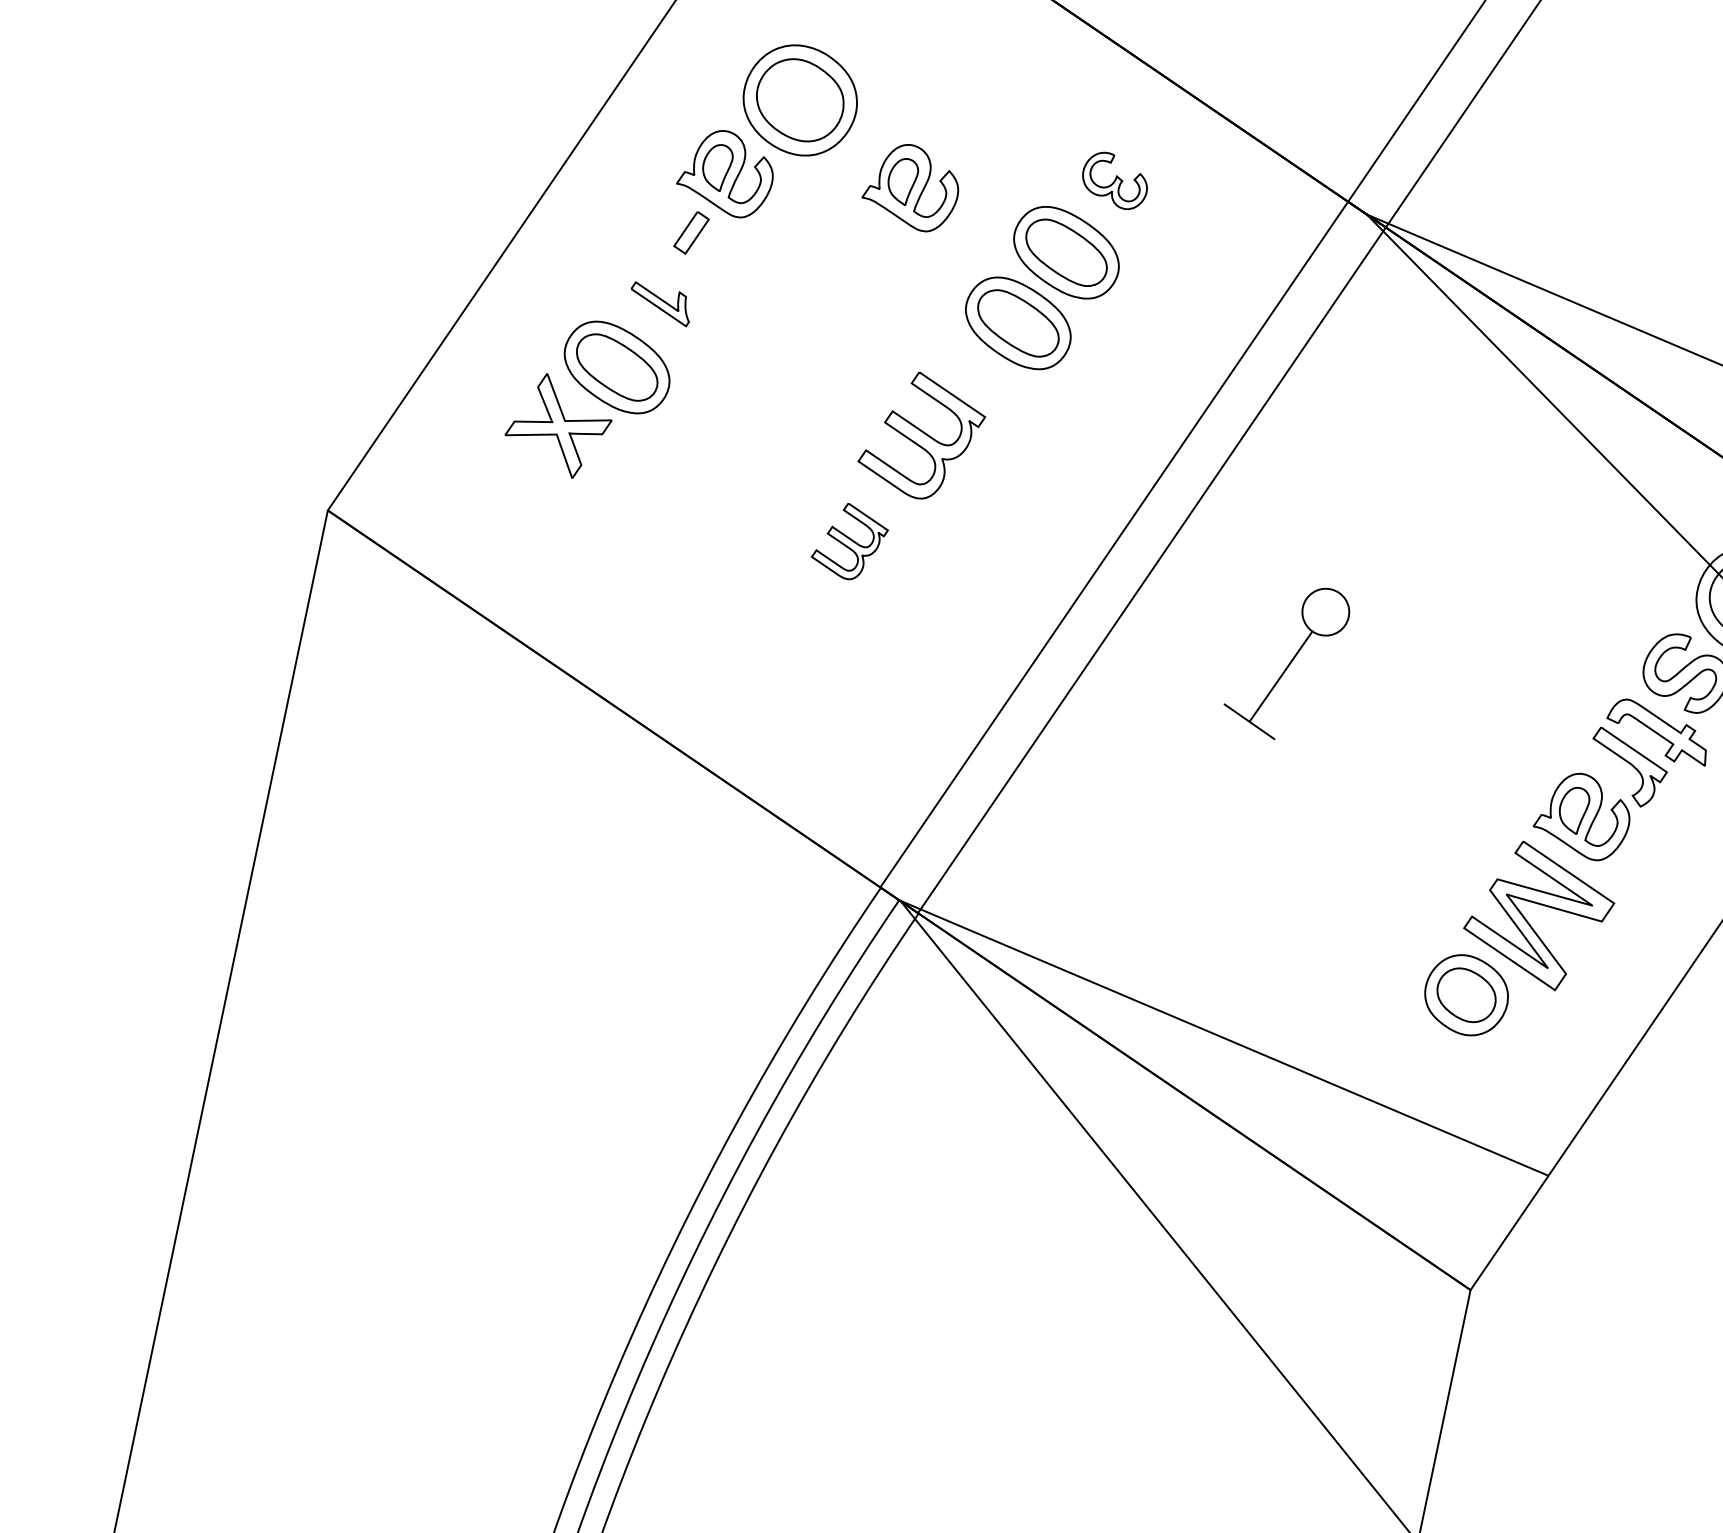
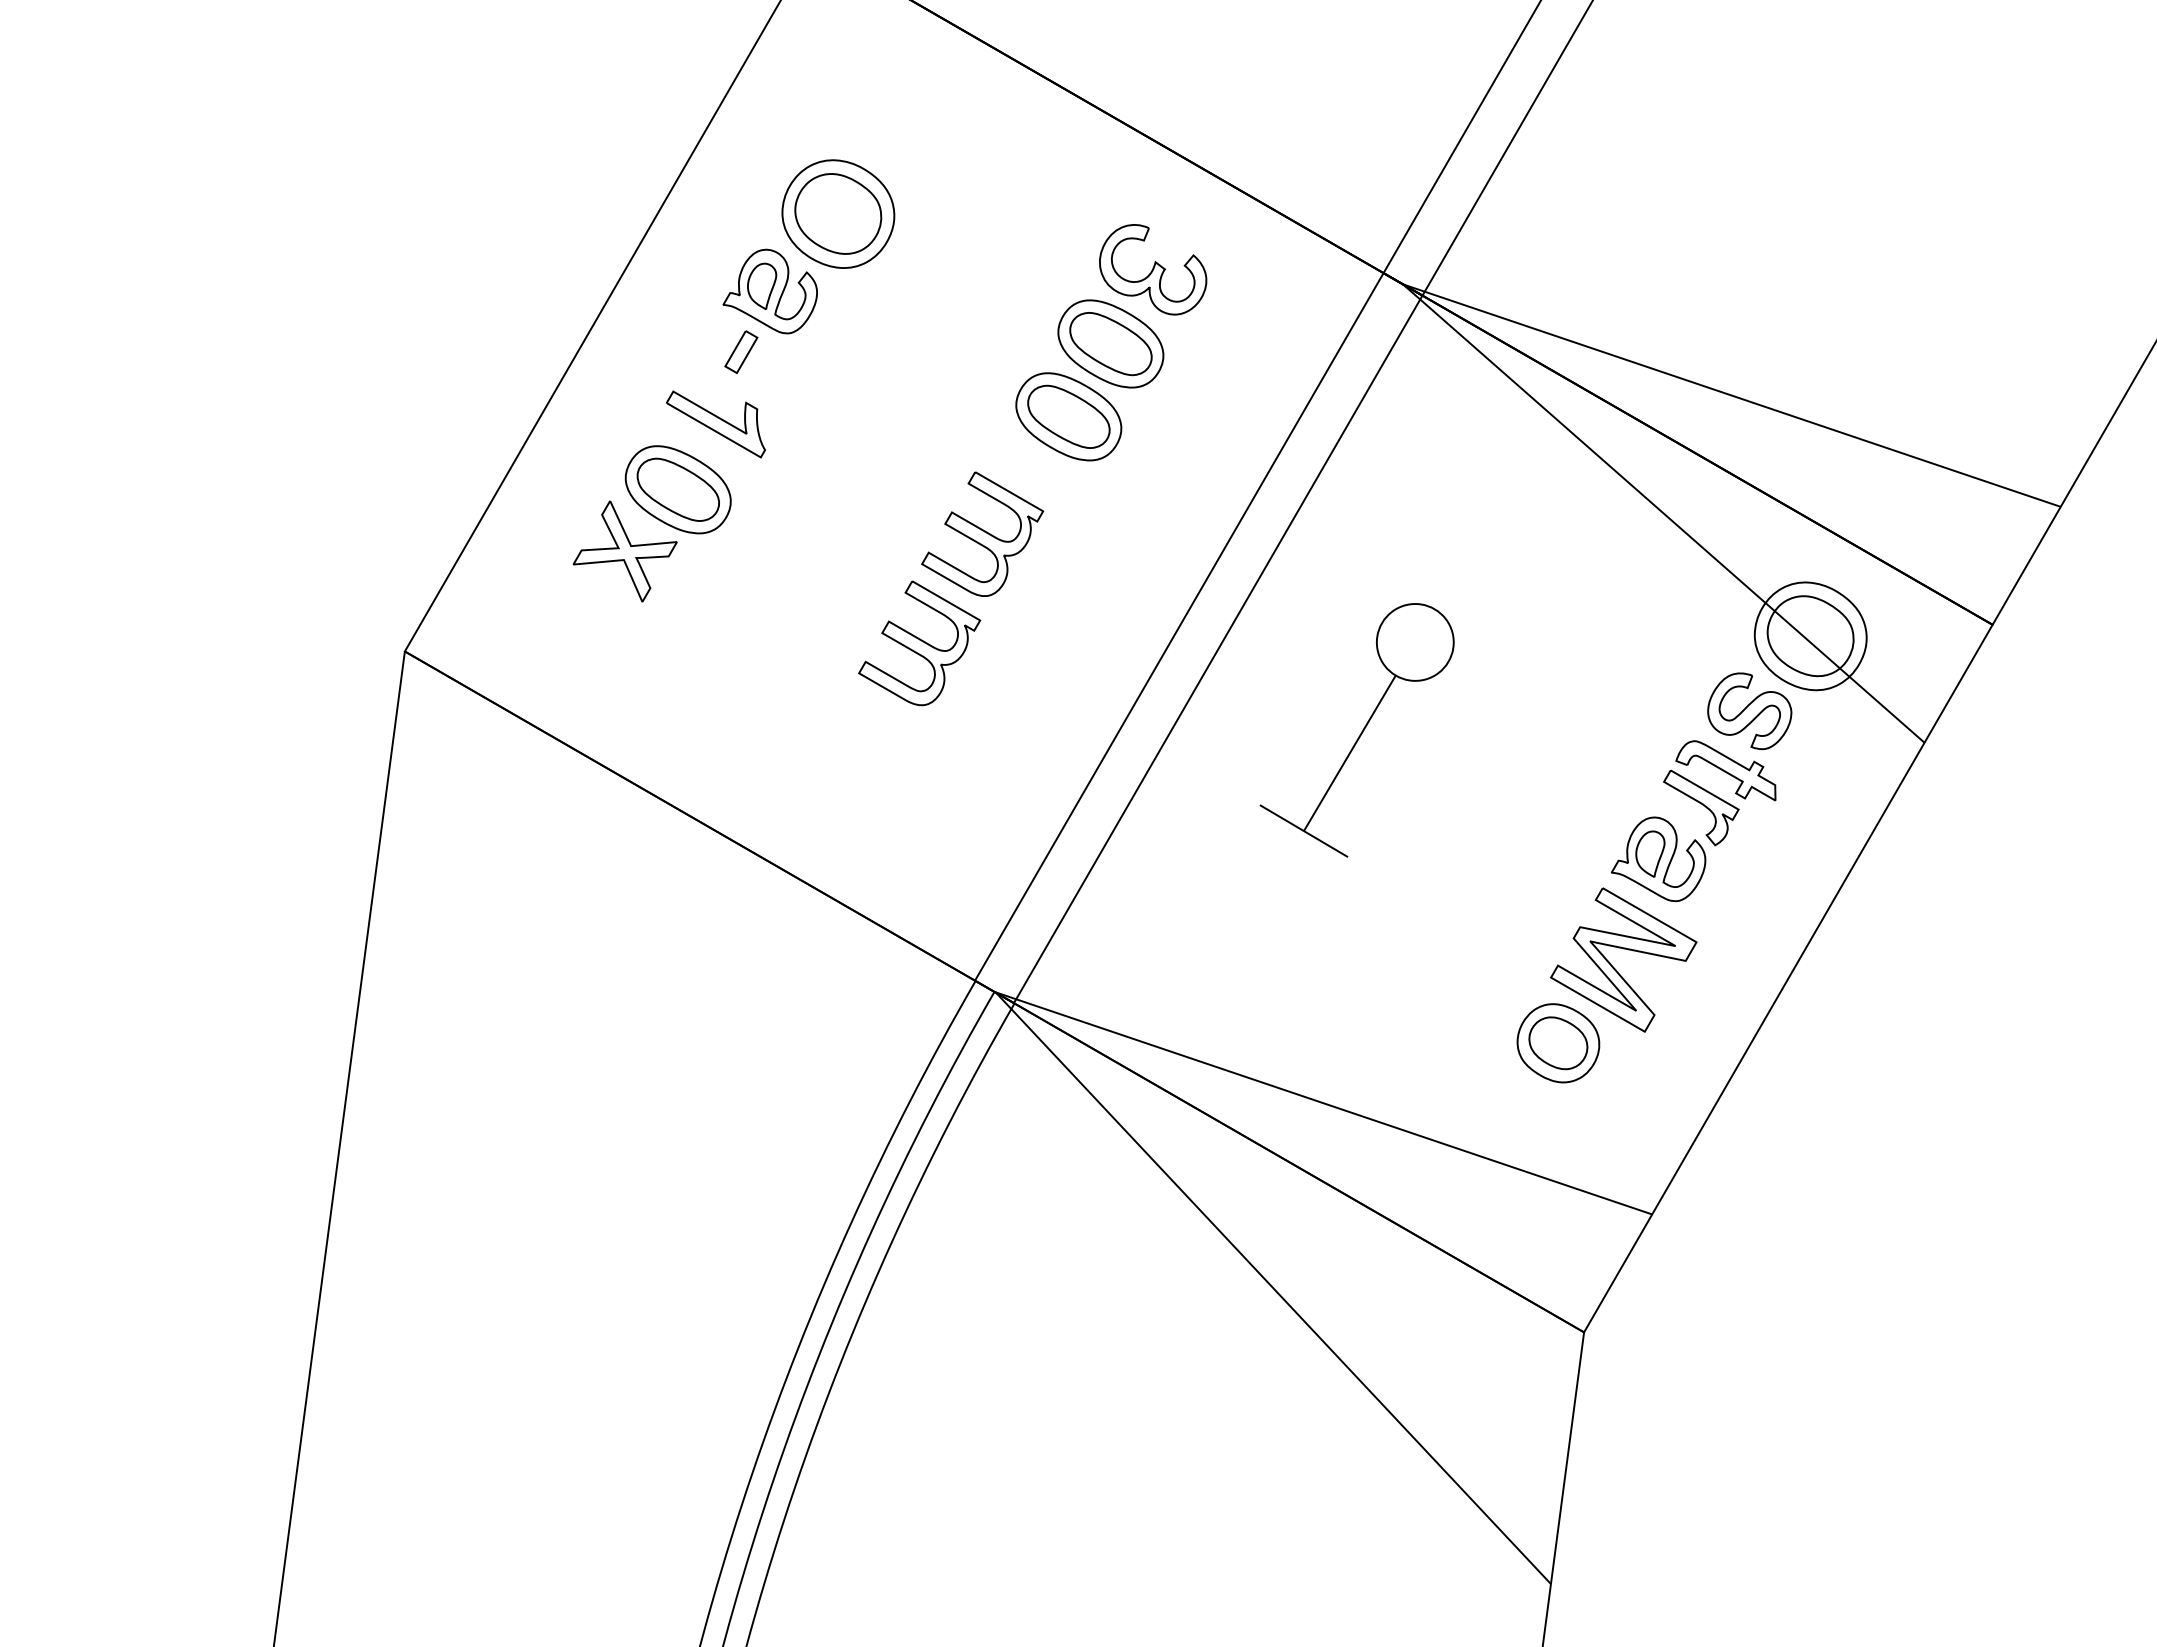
part: (1115, 180) -> (1153, 269), size x1.67
part: (910, 187) -> (952, 291), removed
part: (659, 304) -> (715, 424), size x1.67
part: (849, 541) -> (919, 643), size x1.67
part: (1285, 663) -> (1356, 730), size x1.67

